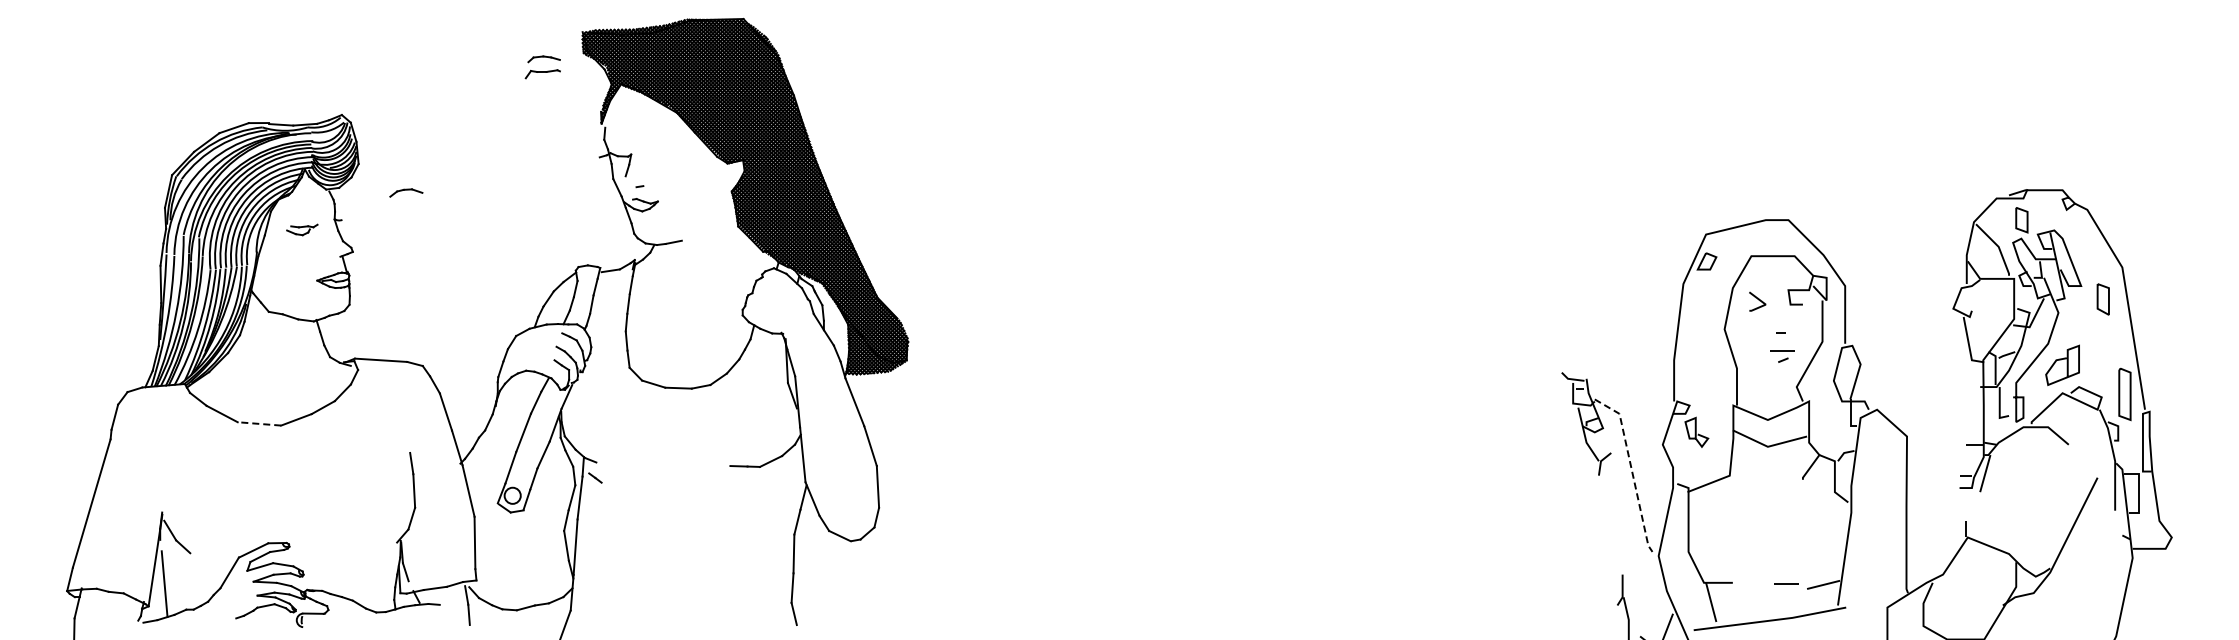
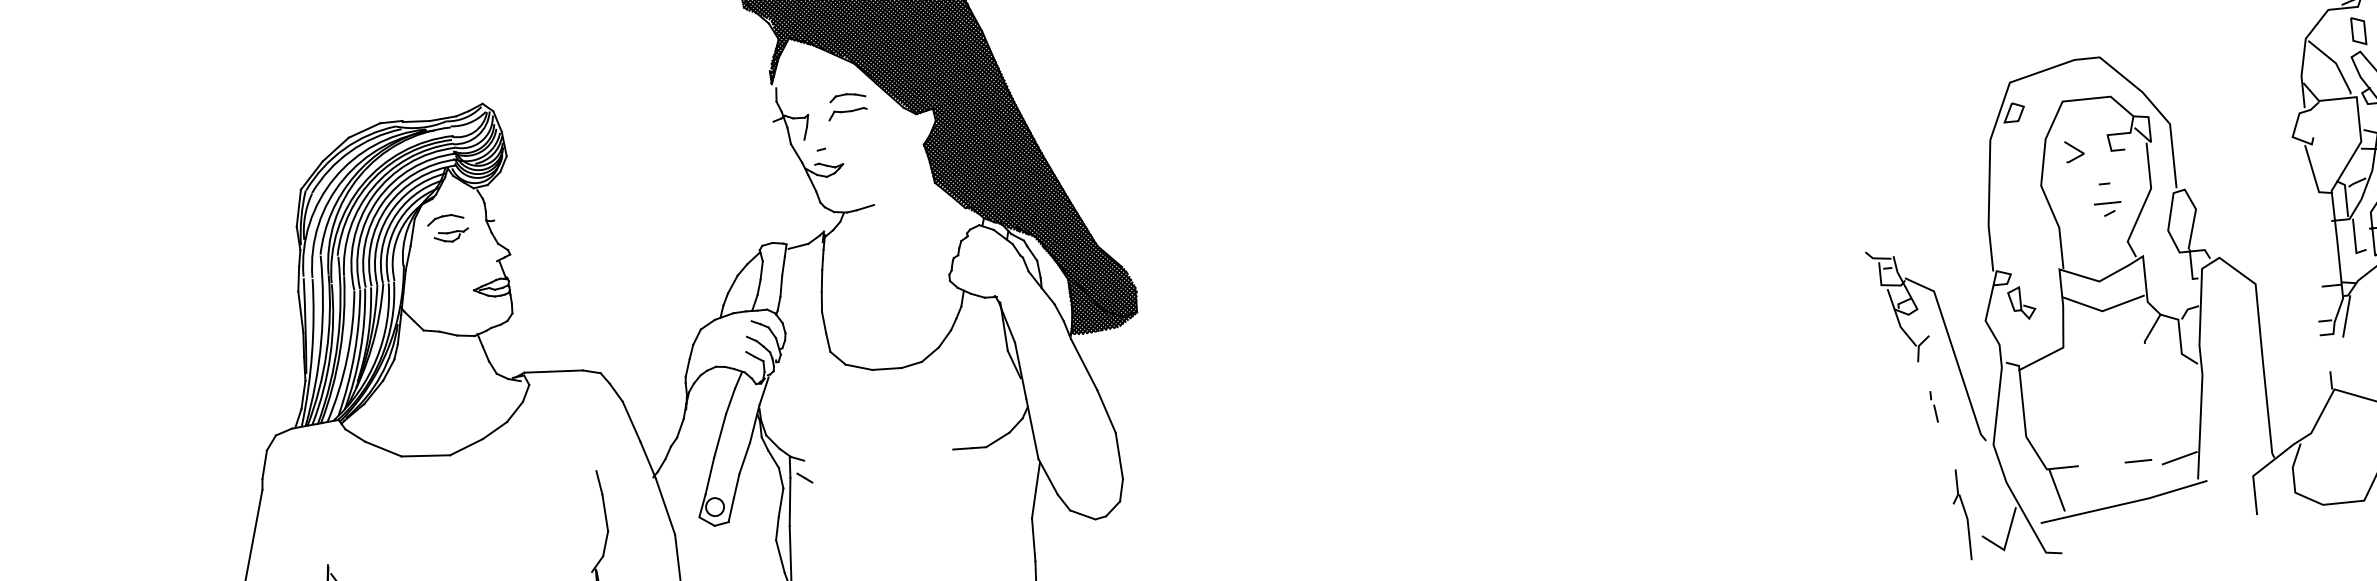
part: (542, 67) -> (846, 106), moved
part: (406, 192) -> (445, 219), moved
line: (259, 423) -> (425, 455), dashed -> solid
line: (1631, 470) -> (1953, 352), dashed -> solid
part: (1609, 516) -> (1934, 406), added

